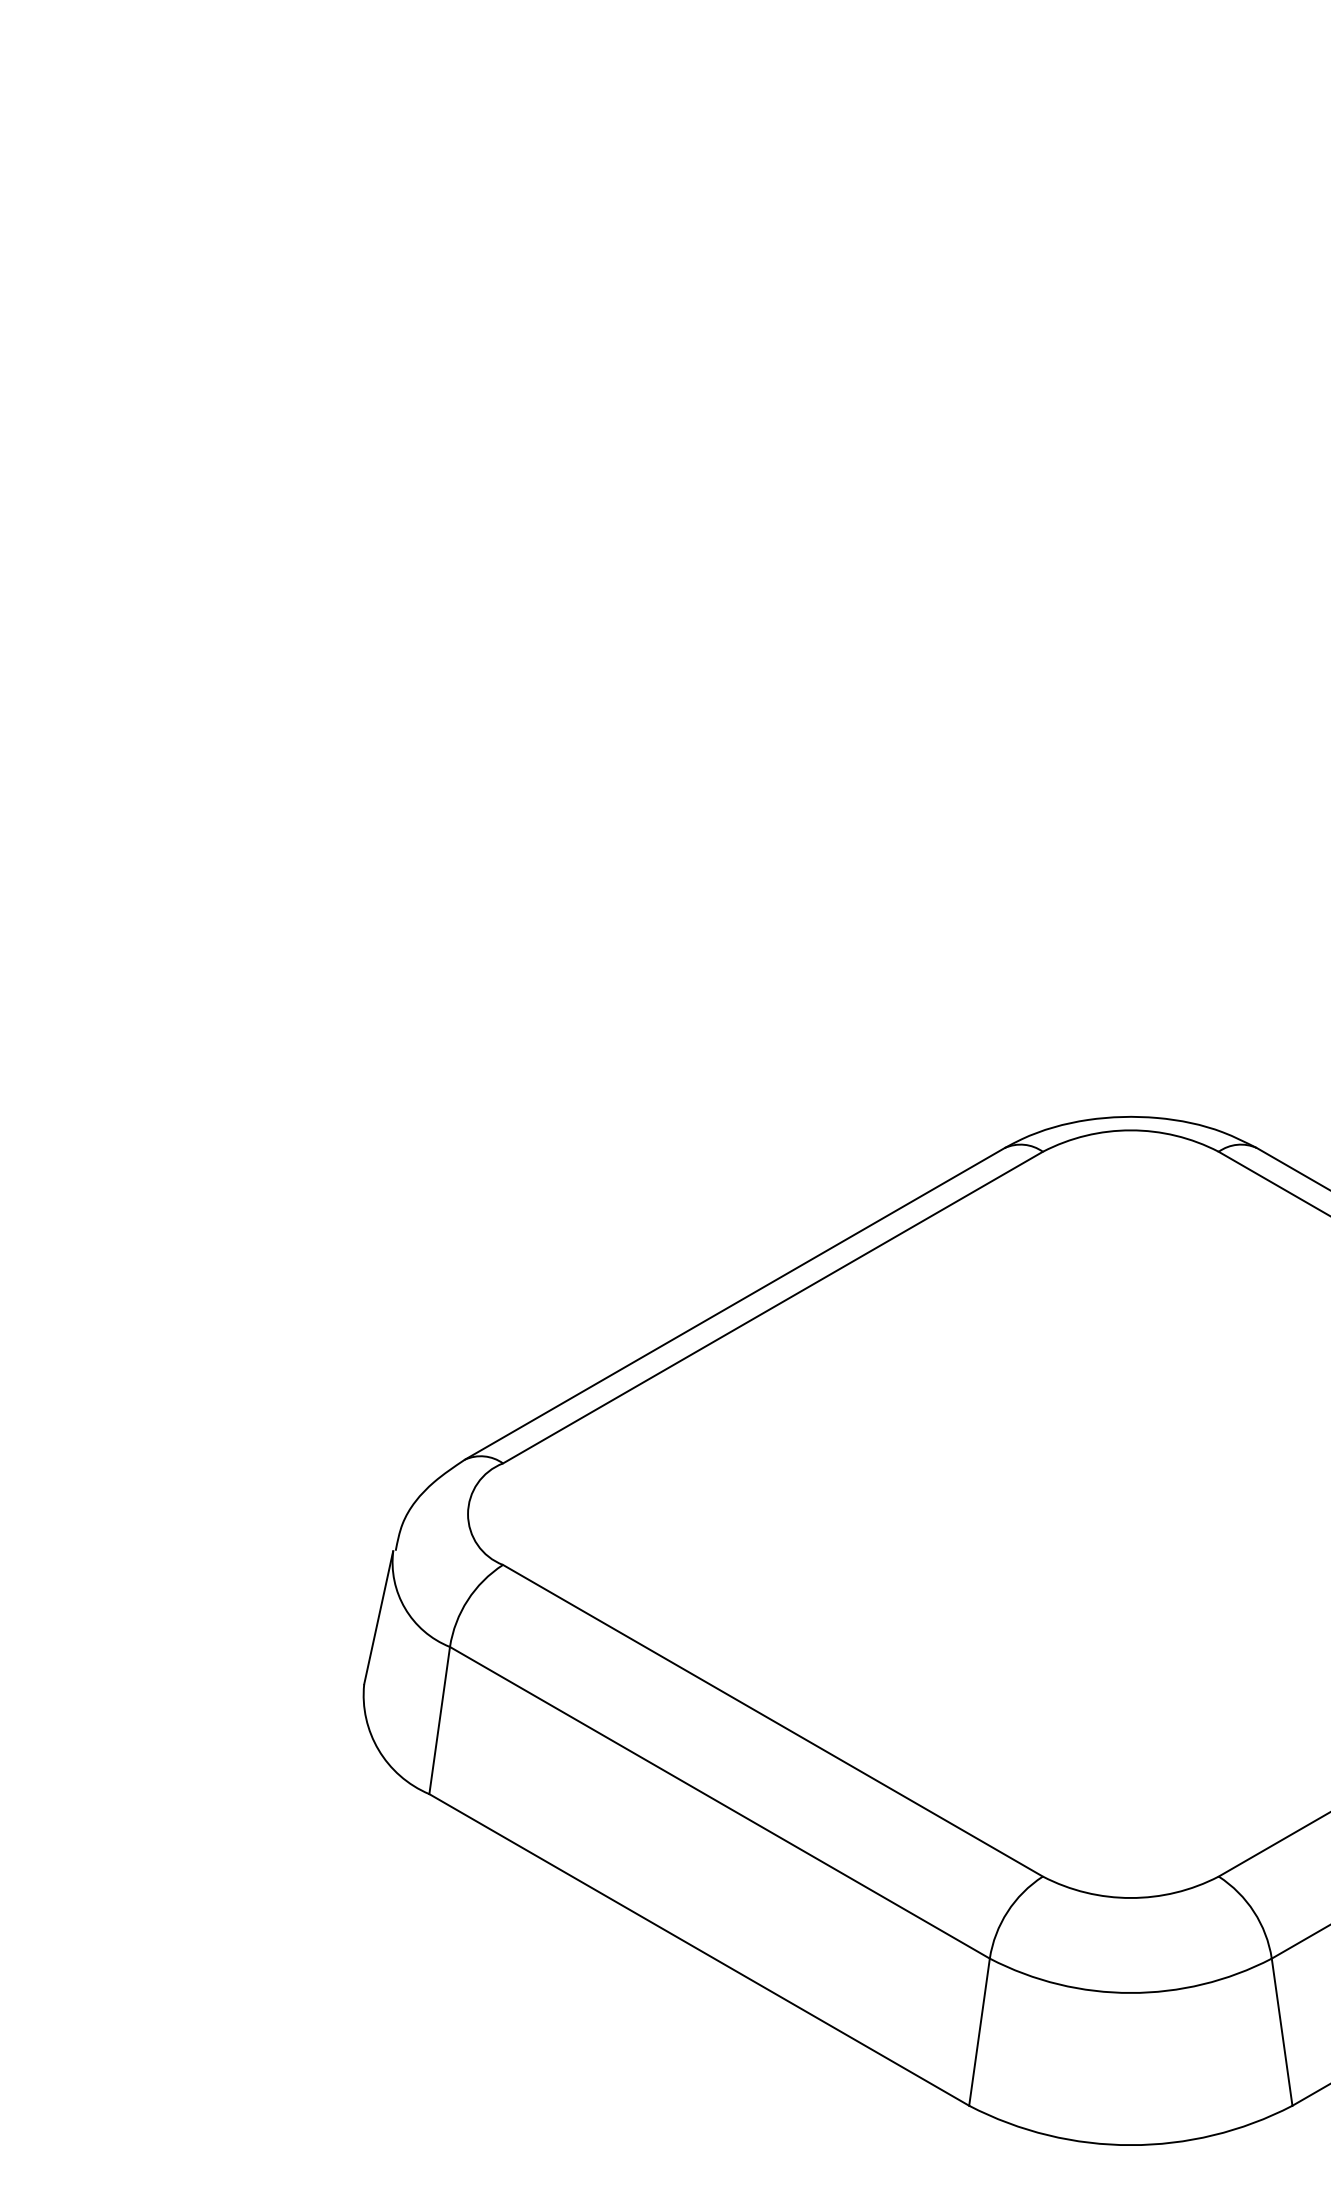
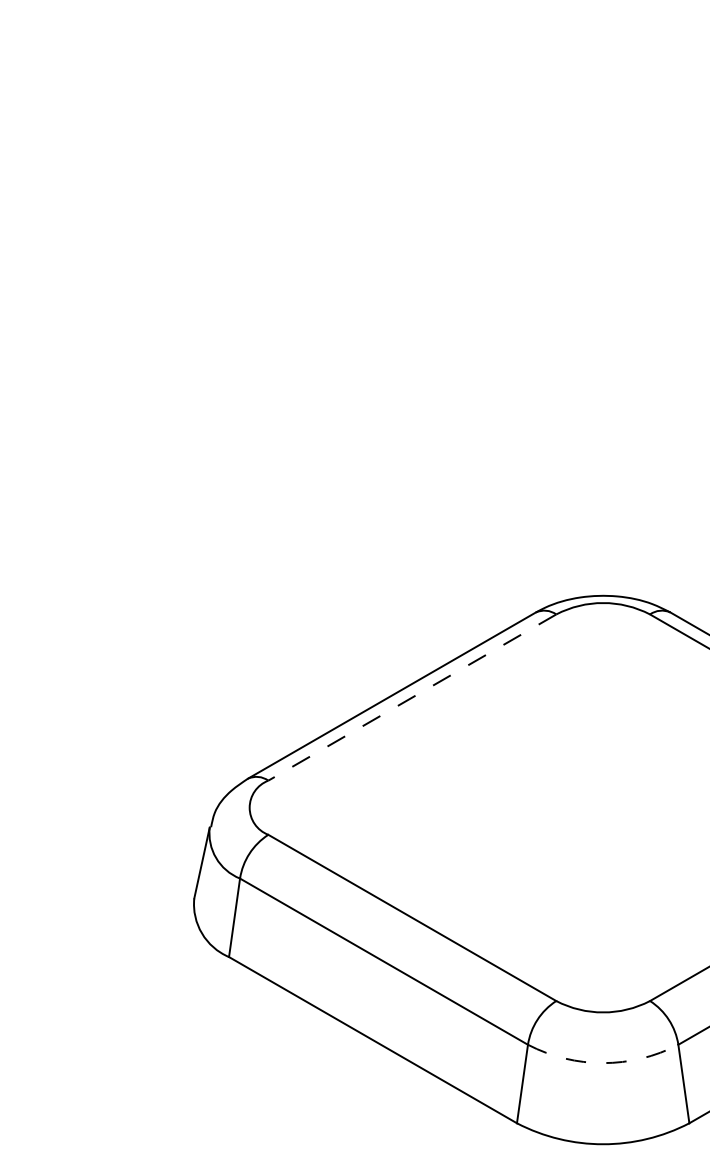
line: (771, 1307) -> (411, 697), solid -> dashed
arc: (1131, 1993) -> (603, 1063), solid -> dashed

